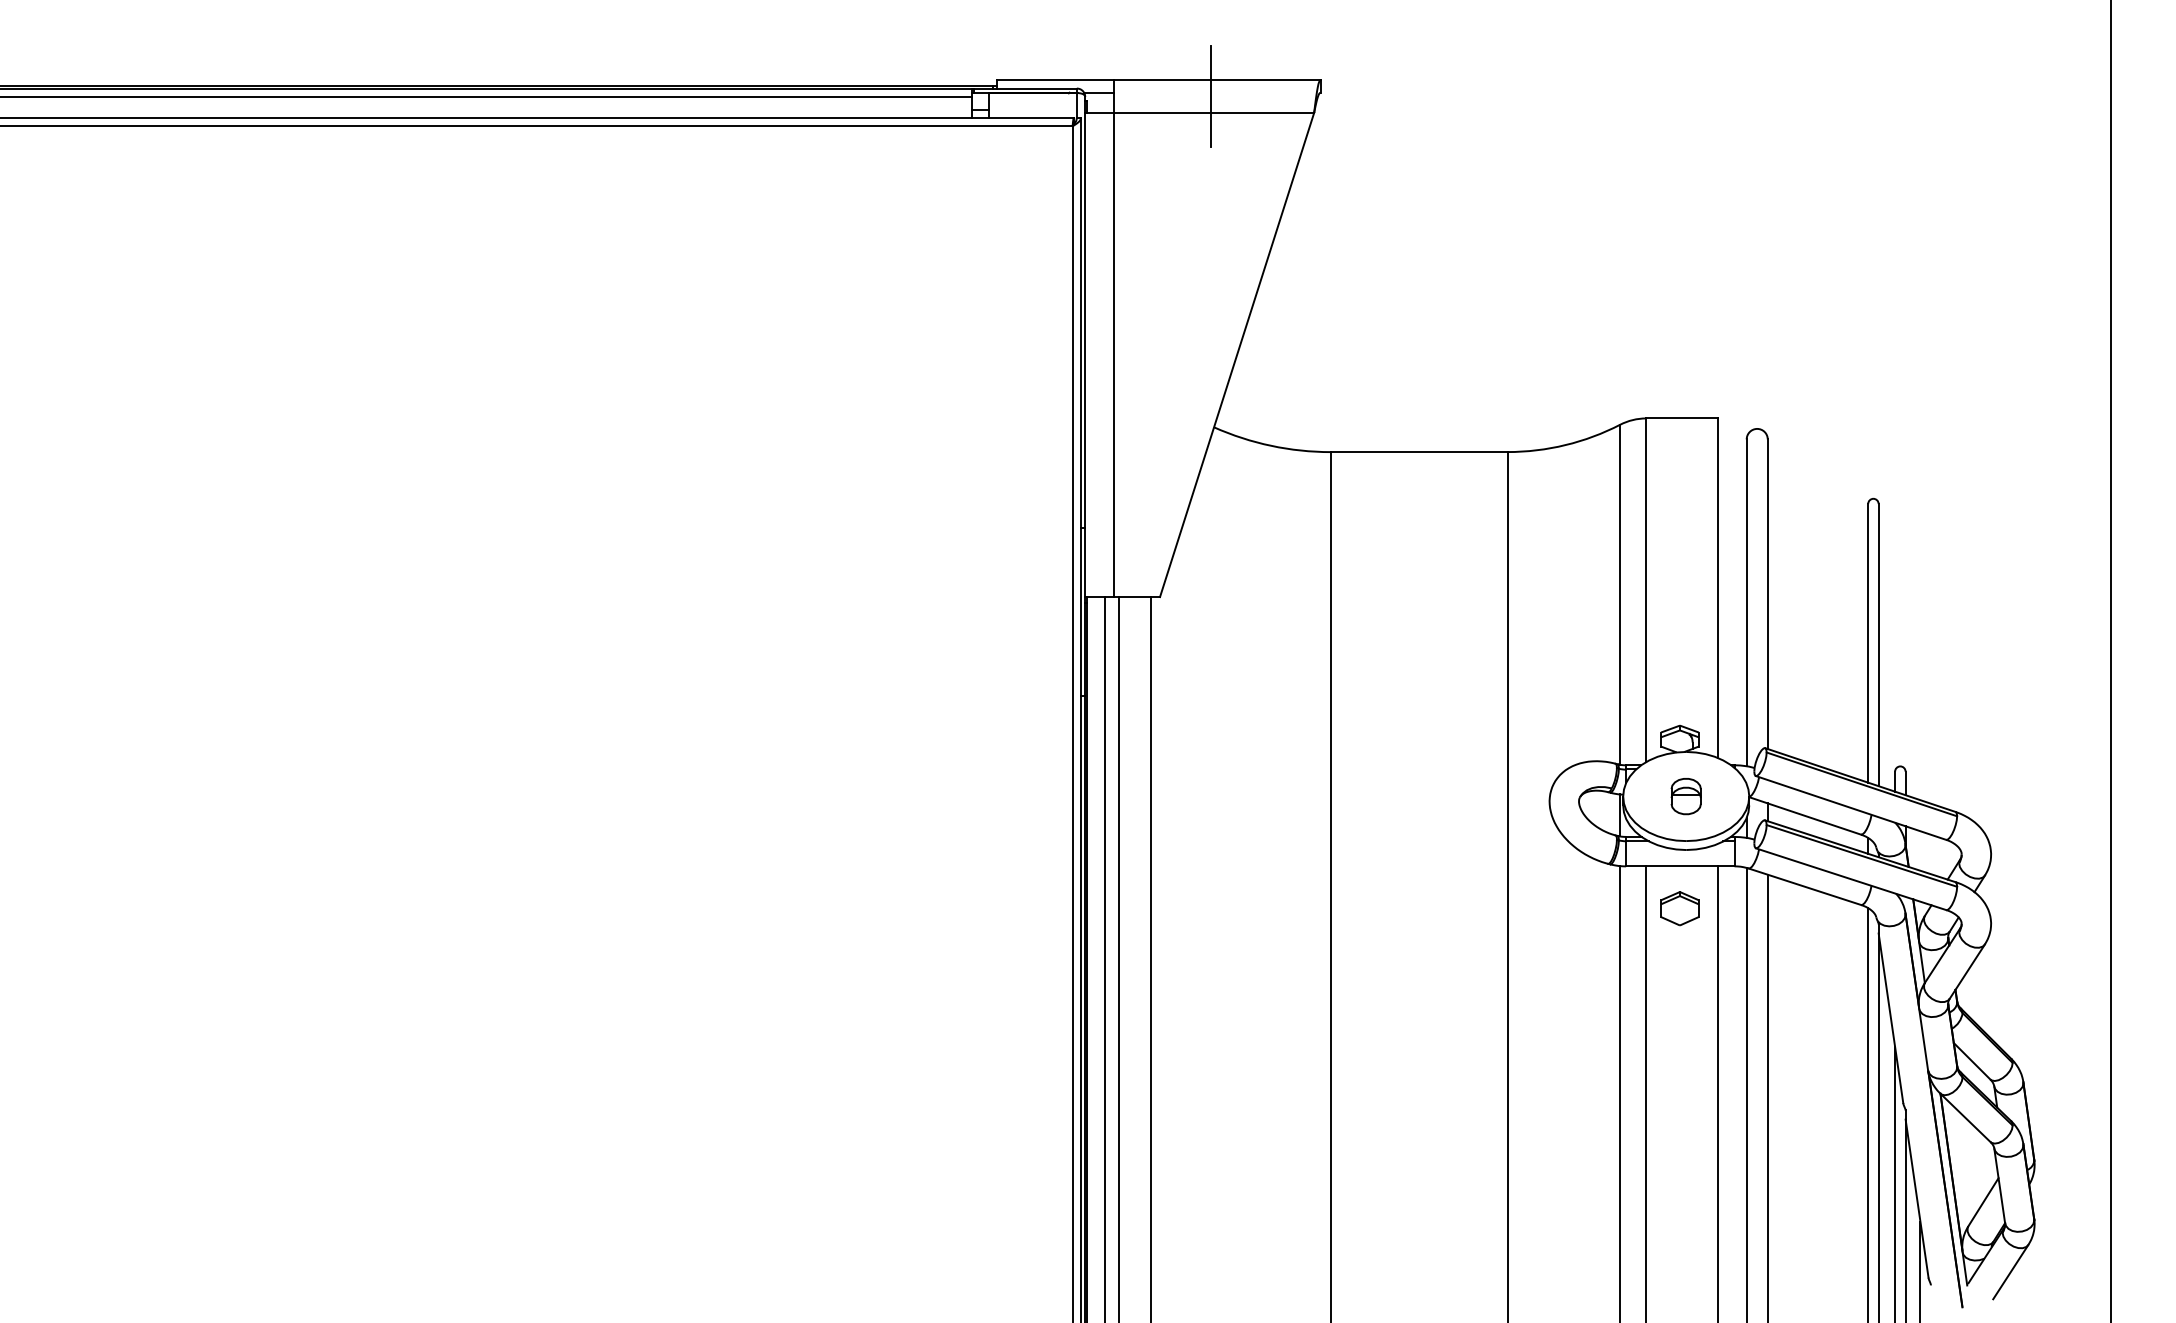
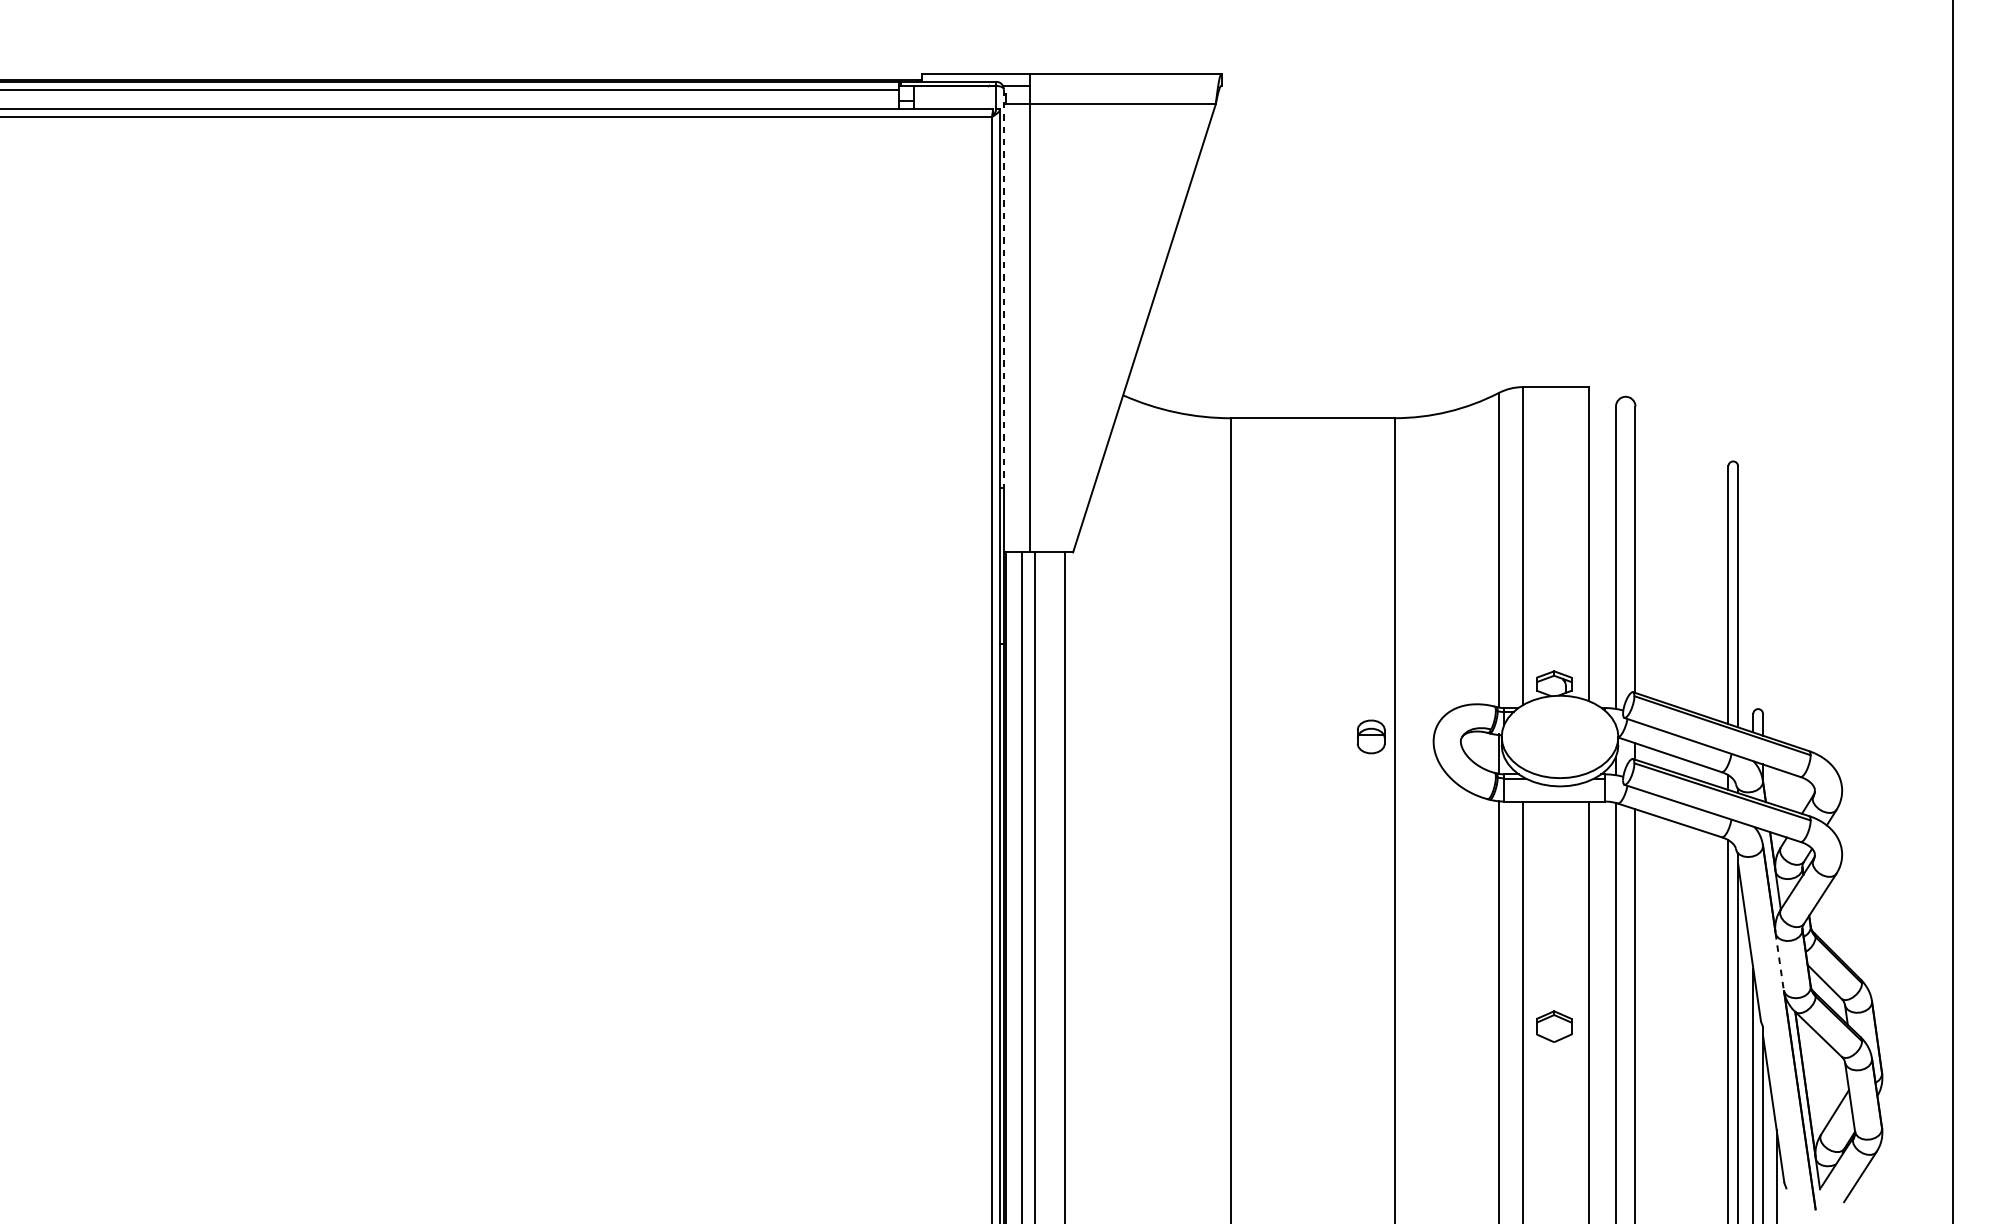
line: (1211, 96) -> (1120, 89), removed
line: (1085, 312) -> (1004, 289), solid -> dashed
part: (1685, 796) -> (1370, 736), moved
part: (1679, 908) -> (1553, 1026), moved
line: (1923, 1040) -> (1779, 962), solid -> dashed

